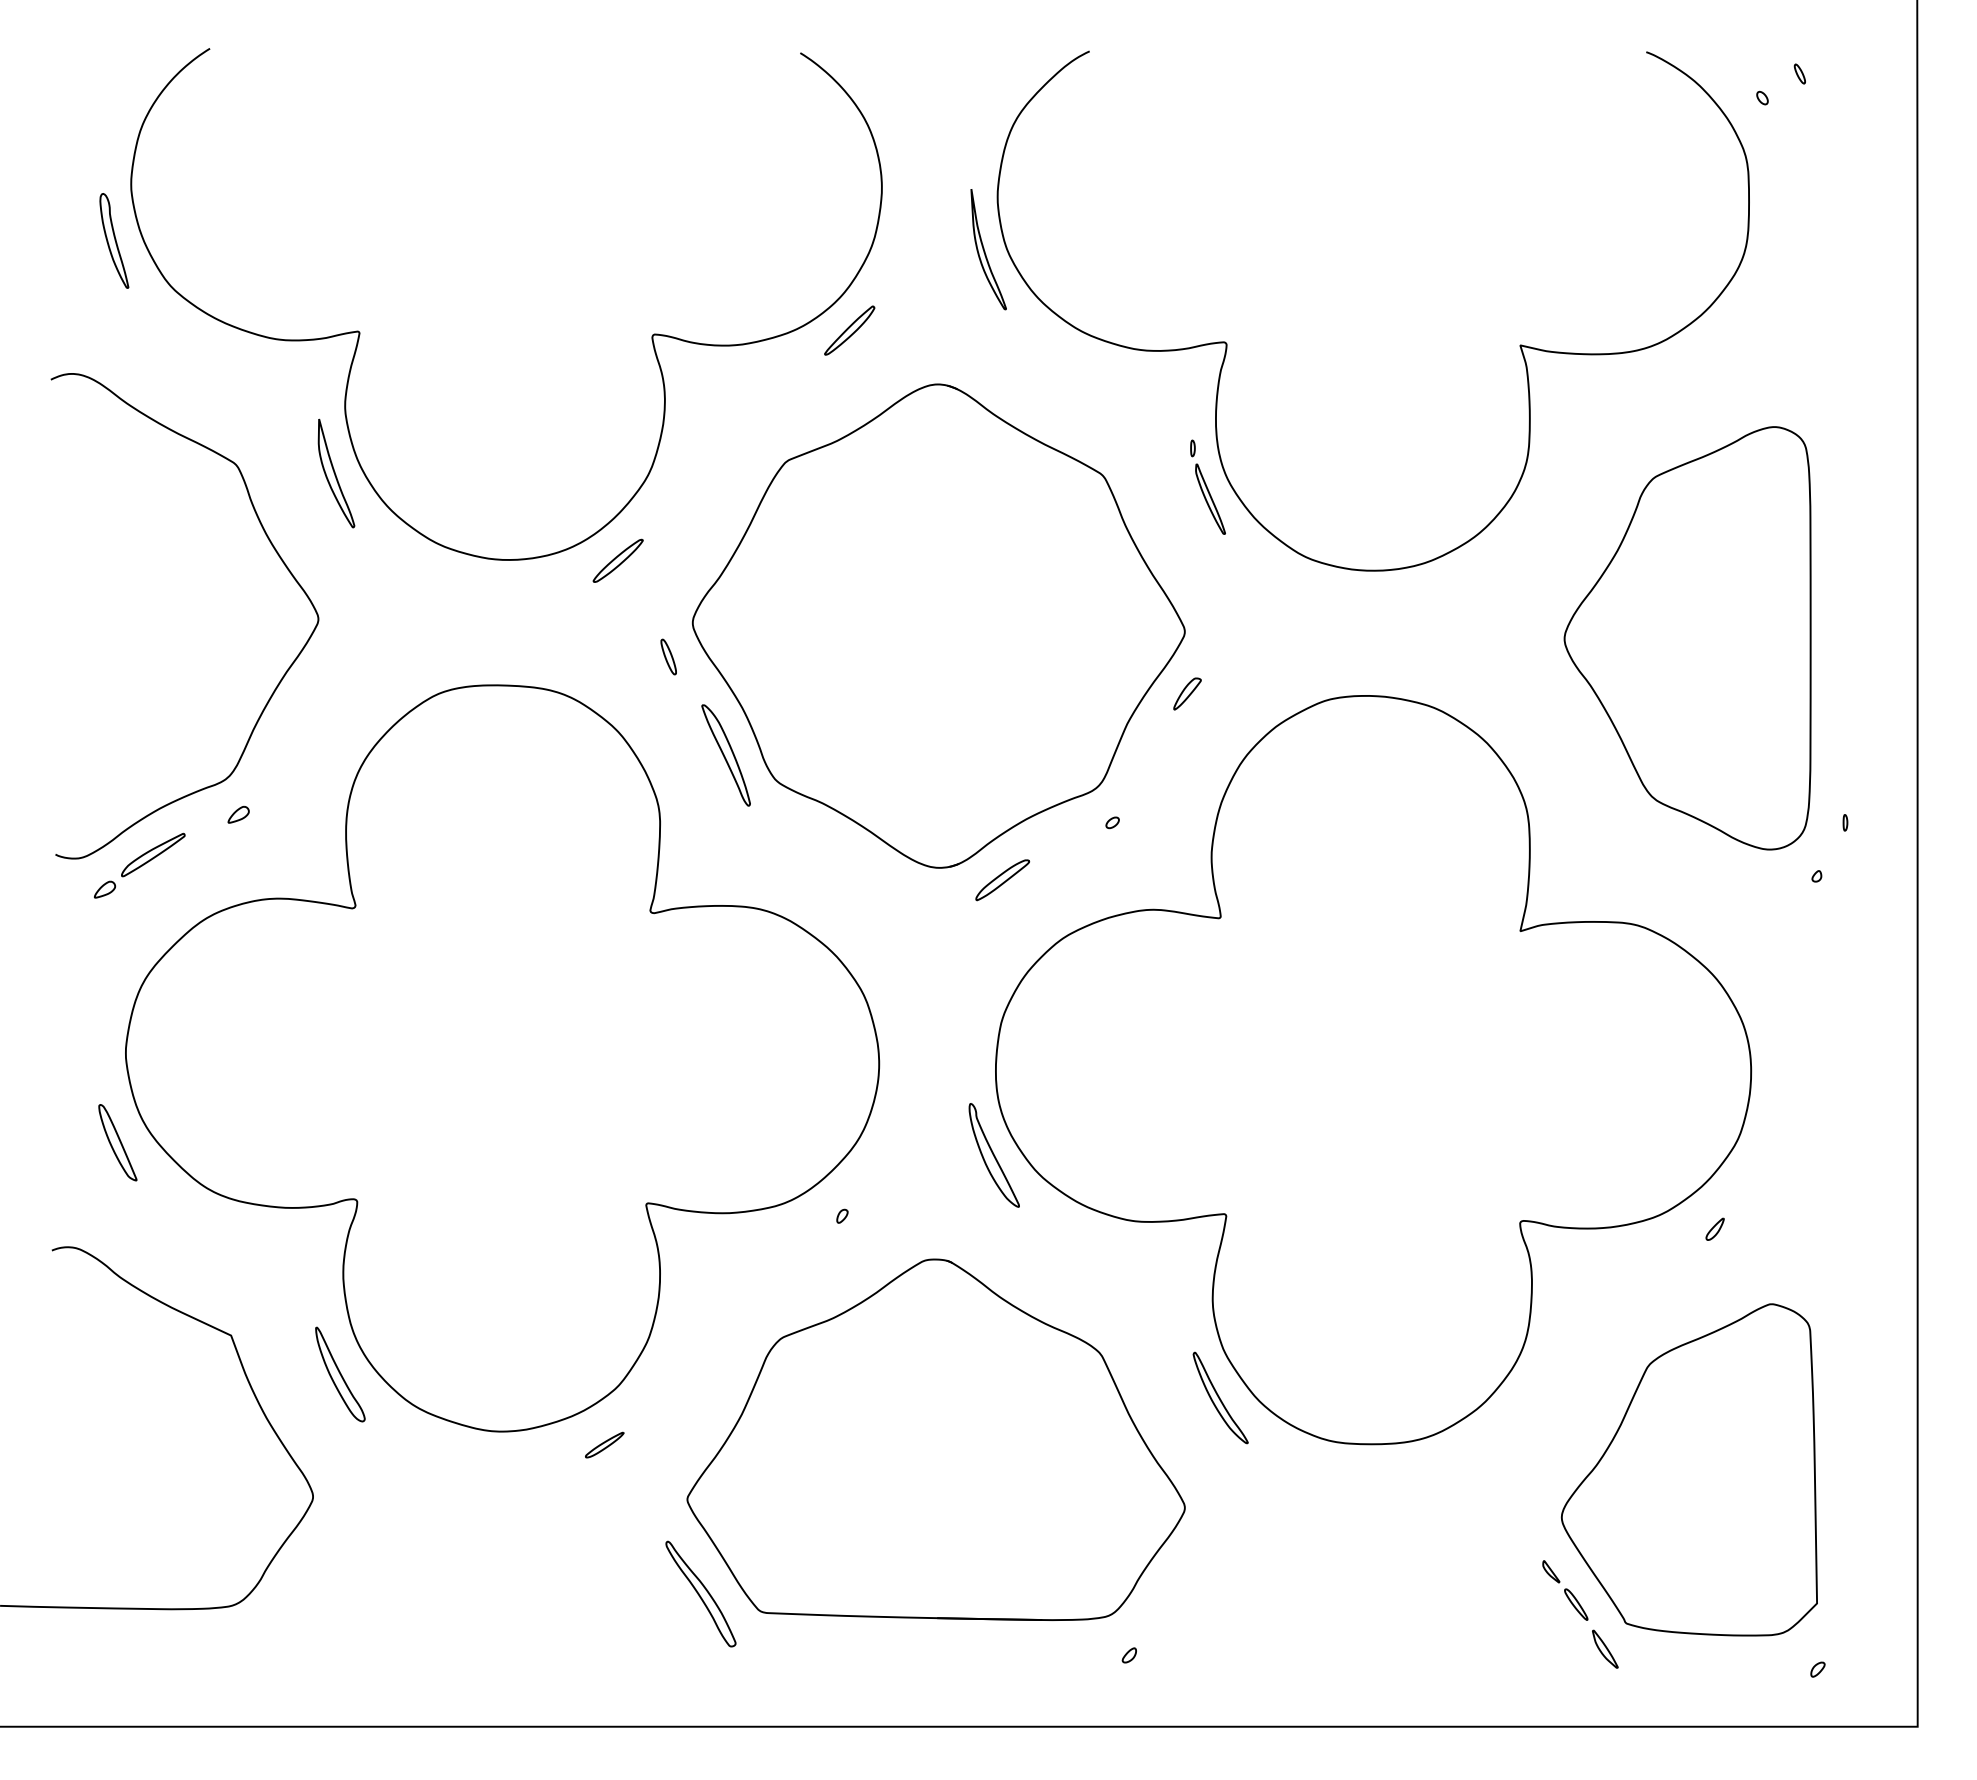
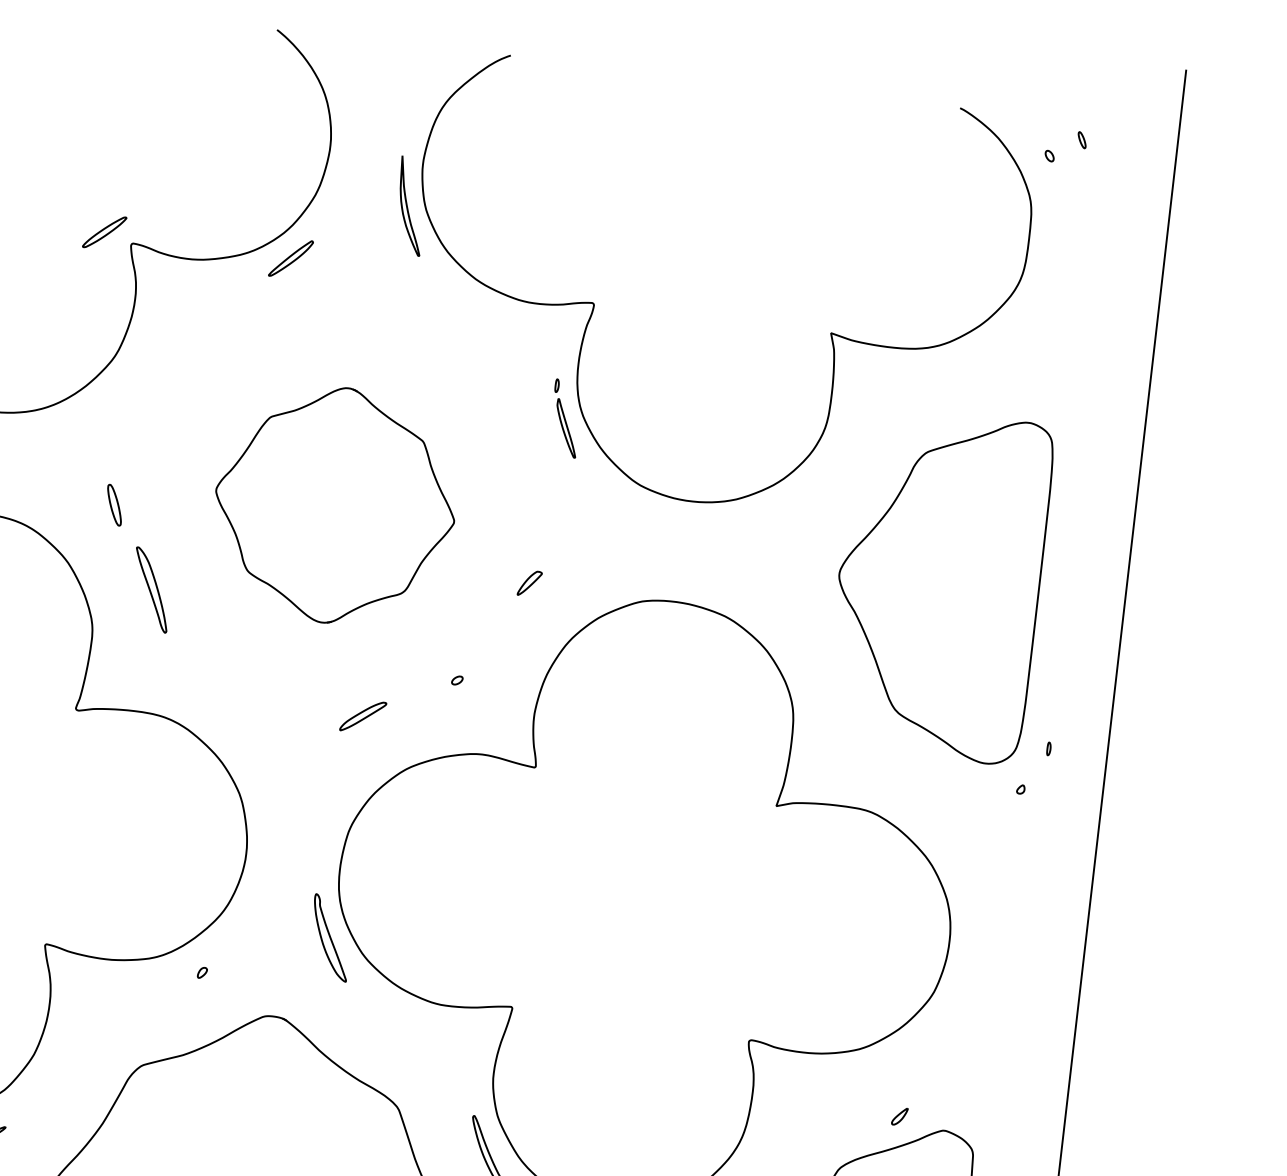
part: (617, 560) -> (104, 231), moved
part: (938, 625) -> (335, 504), size x0.6
part: (668, 656) -> (114, 504), size x1.4
part: (1714, 1228) -> (899, 1115), moved

